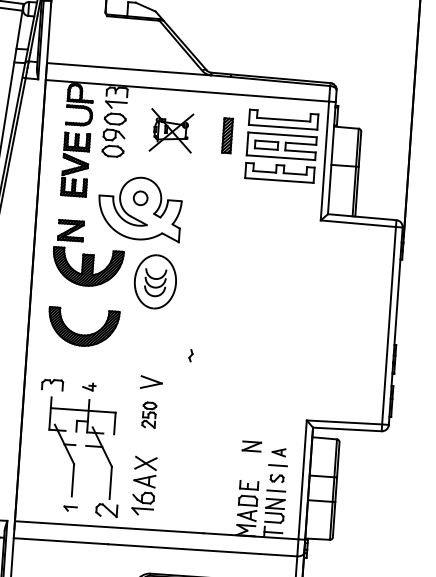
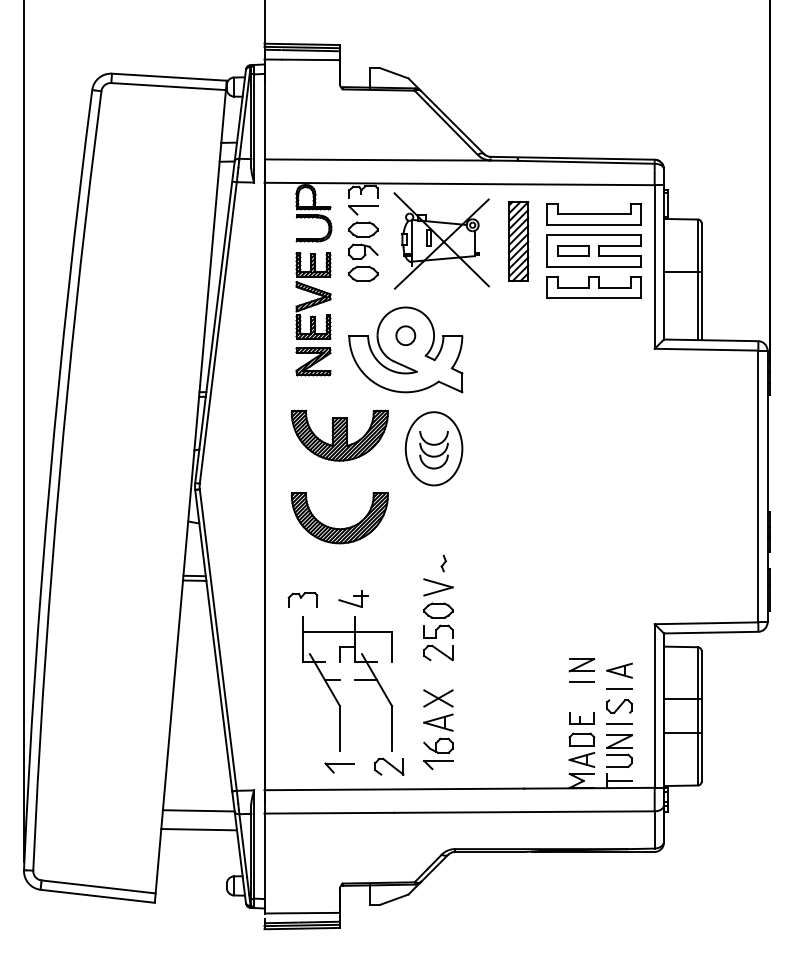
part: (171, 130) -> (441, 240), size x1.67
part: (227, 135) -> (518, 241), size x1.67
part: (71, 230) -> (313, 361), moved
part: (190, 355) -> (443, 563), moved
part: (89, 386) -> (353, 598), size x1.67
part: (149, 414) -> (438, 631), size x1.67
part: (278, 452) -> (619, 670), size x1.43
line: (250, 458) -> (581, 681), added
part: (277, 478) -> (619, 706), size x1.43
part: (70, 508) -> (339, 767), size x1.67

